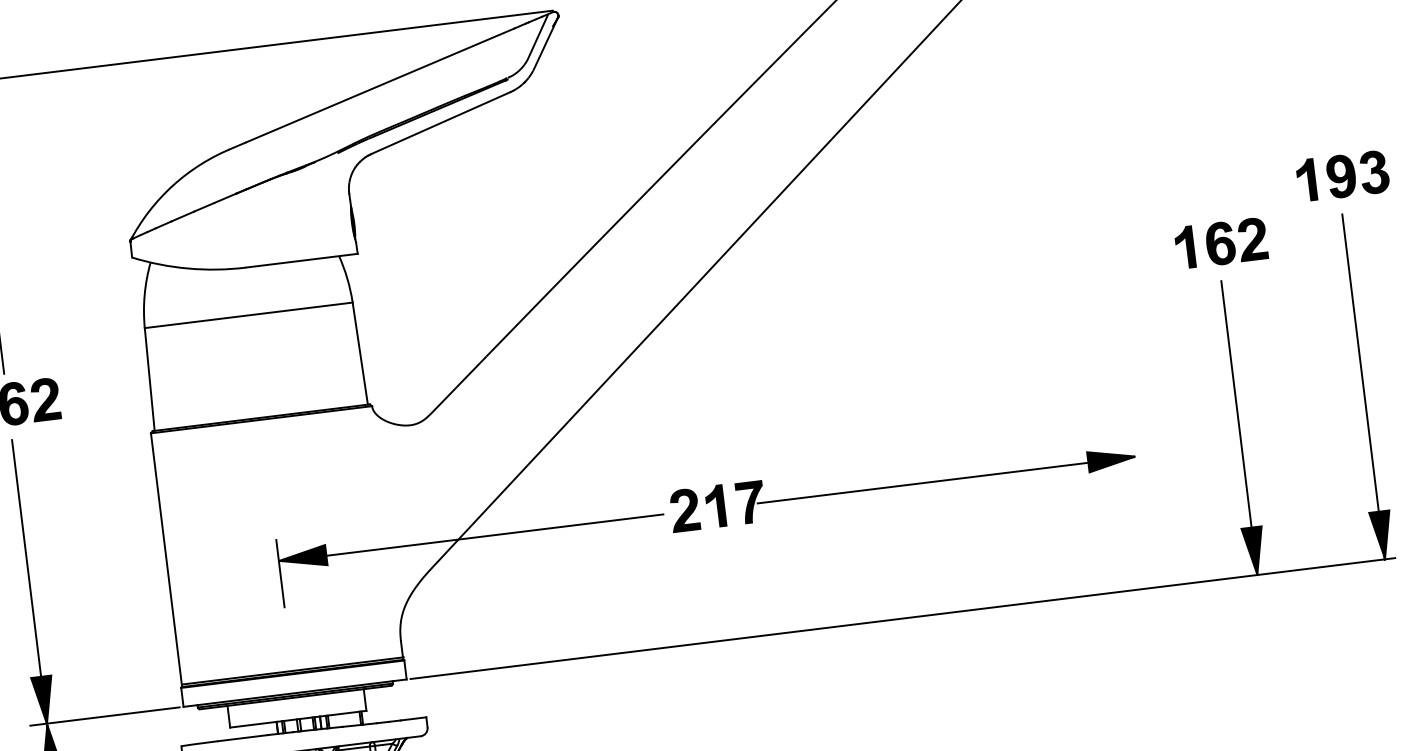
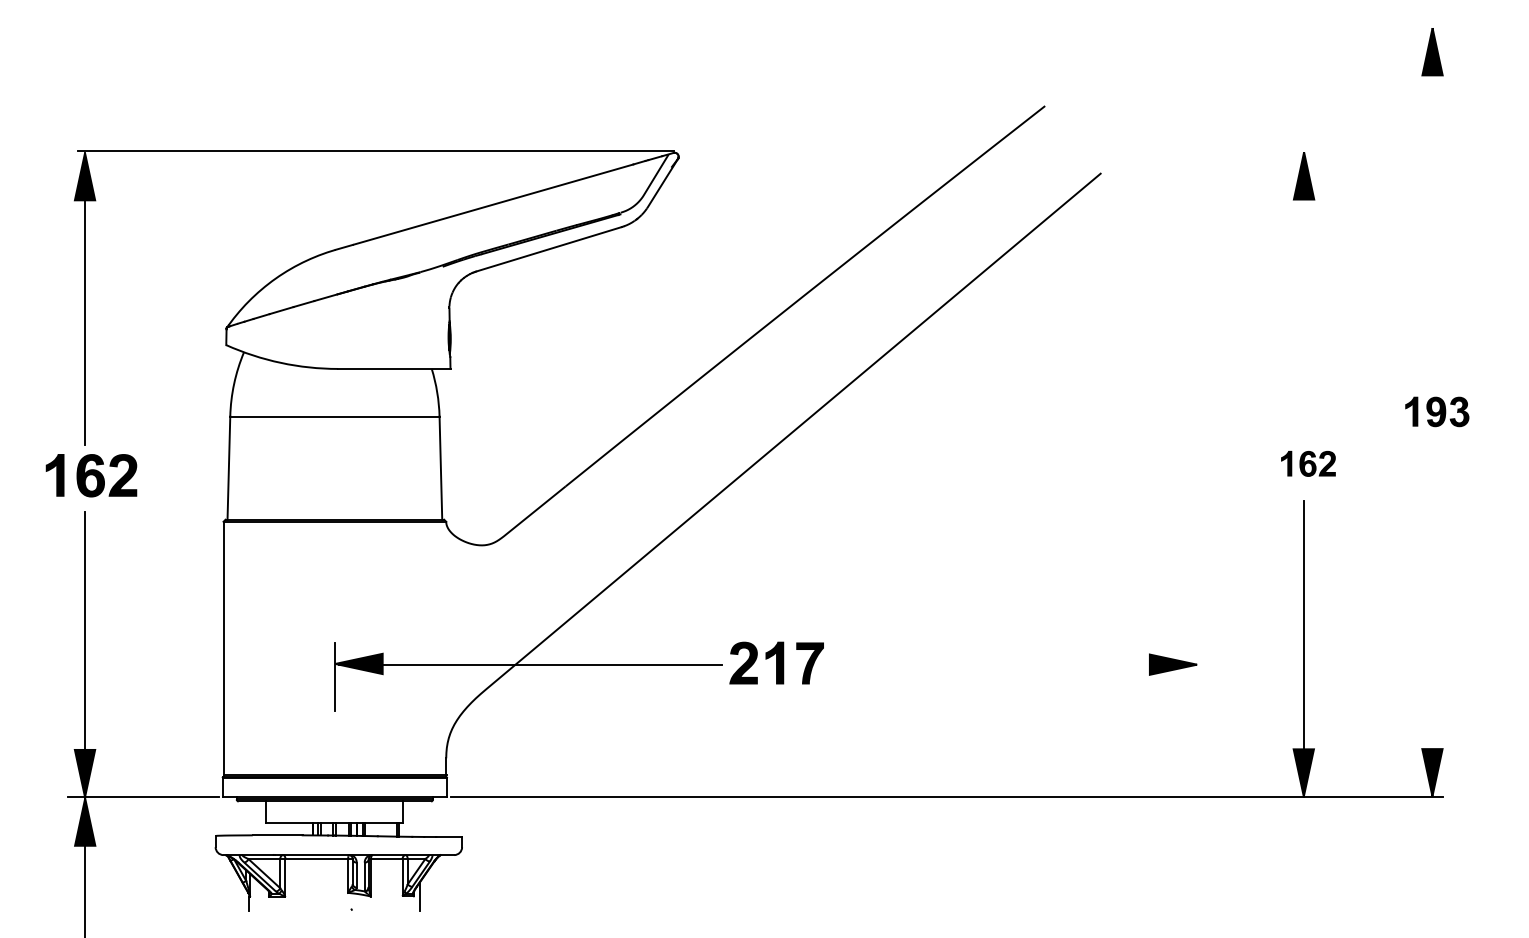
part: (1343, 175) -> (1437, 411), size x0.7
part: (1221, 243) -> (1308, 463), size x0.6
line: (1363, 387) -> (1431, 623), removed
line: (945, 480) -> (1005, 665), removed

